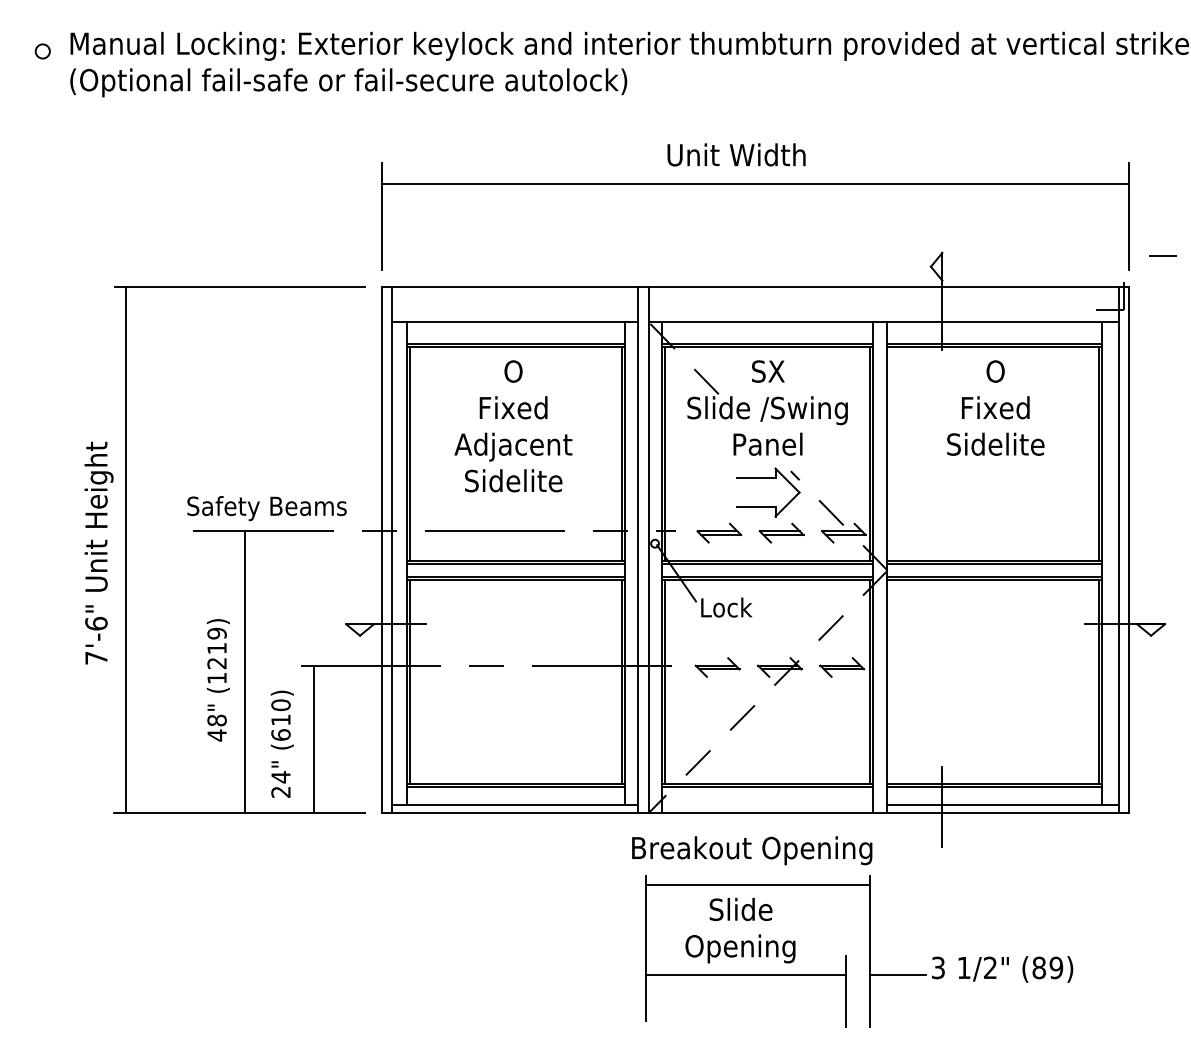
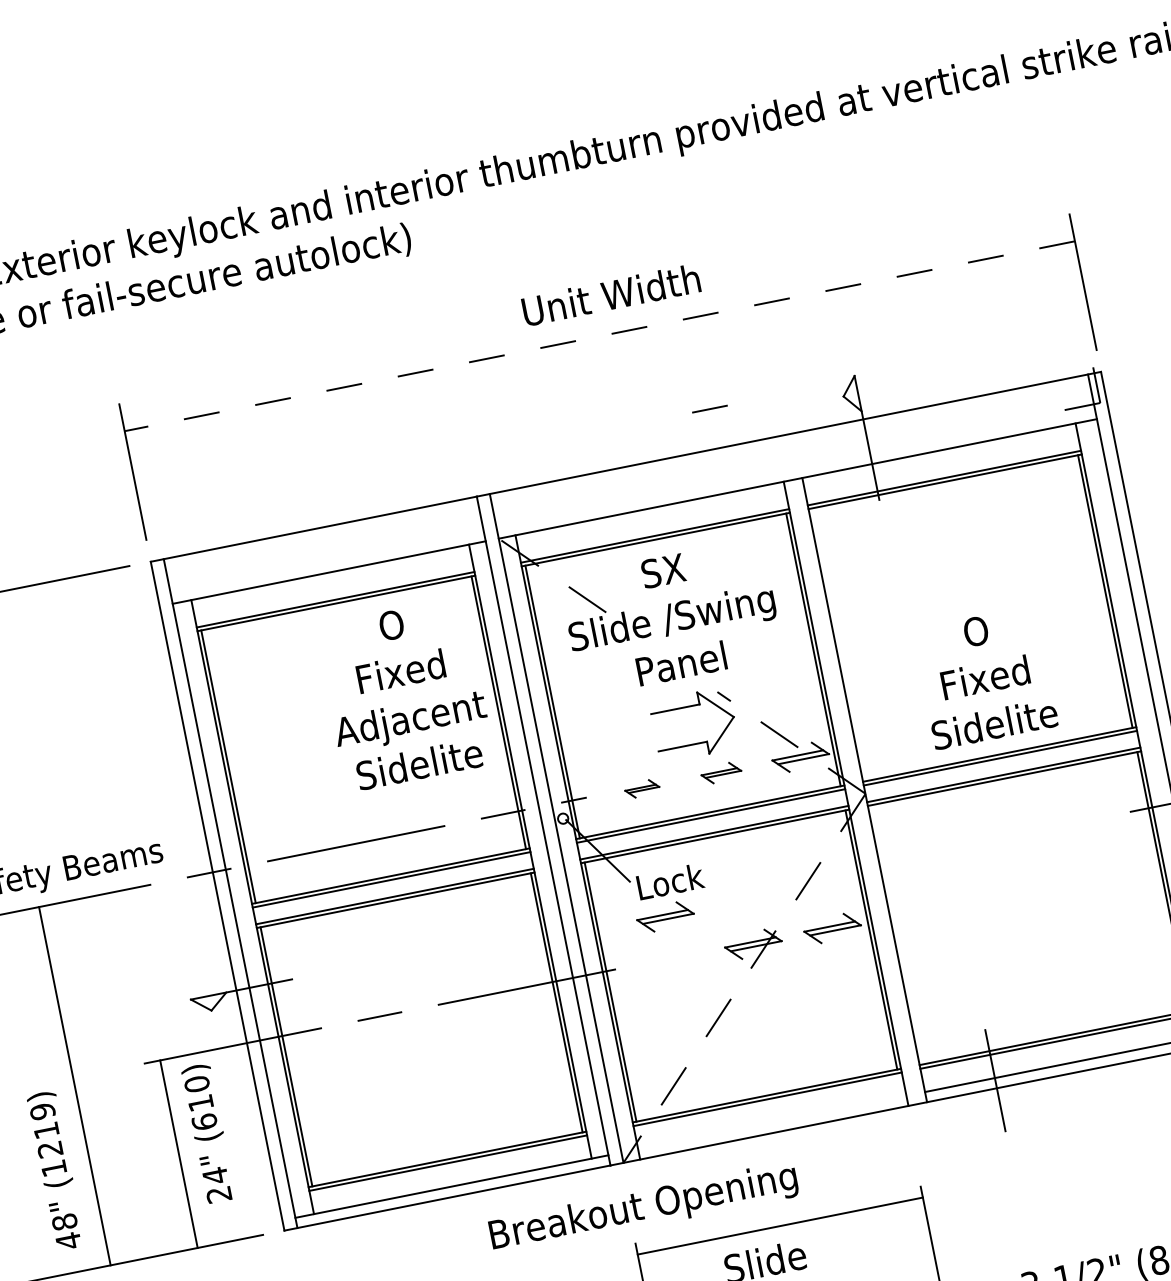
text: (736, 154) -> (611, 294), moved
line: (755, 184) -> (599, 336), solid -> dashed
line: (1162, 255) -> (709, 408), moved
text: (995, 407) -> (984, 677), moved
text: (513, 426) -> (405, 695), moved
part: (719, 532) -> (642, 788), size x0.6
part: (781, 532) -> (721, 772), size x0.7
part: (717, 667) -> (665, 916), moved
text: (217, 680) -> (55, 1171), moved
text: (281, 743) -> (207, 1132), moved
text: (752, 850) -> (644, 1208), moved

